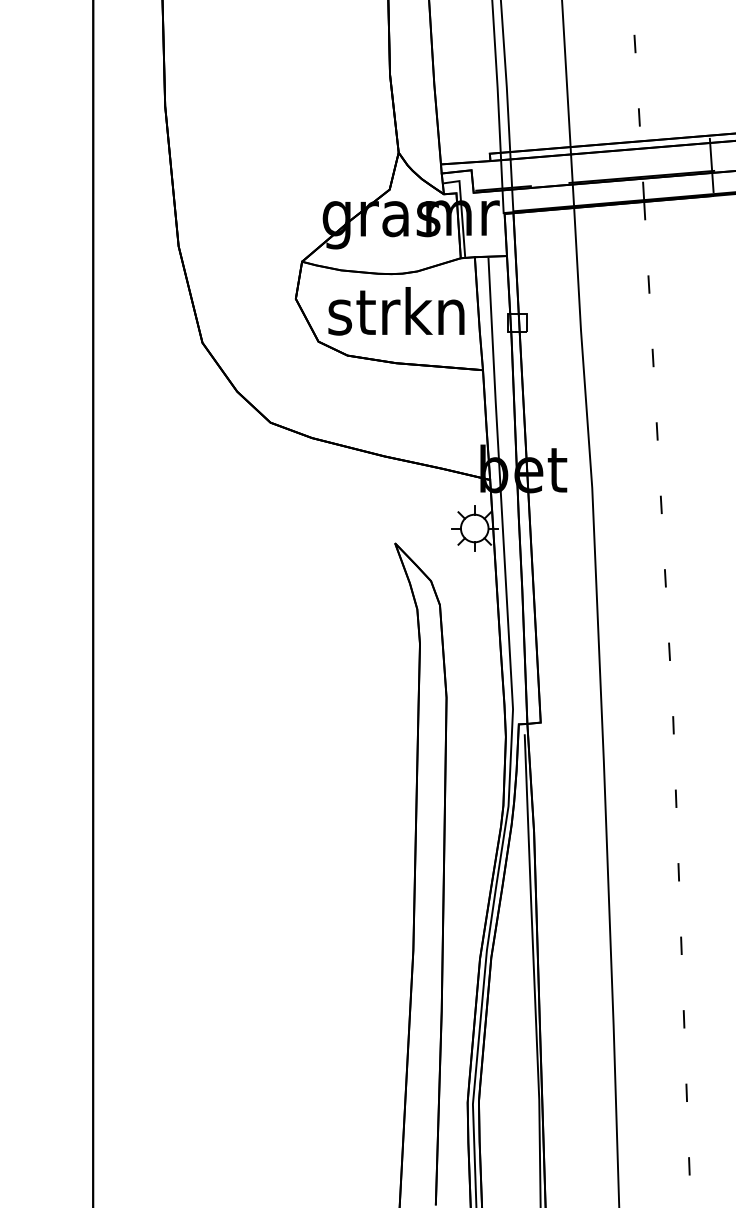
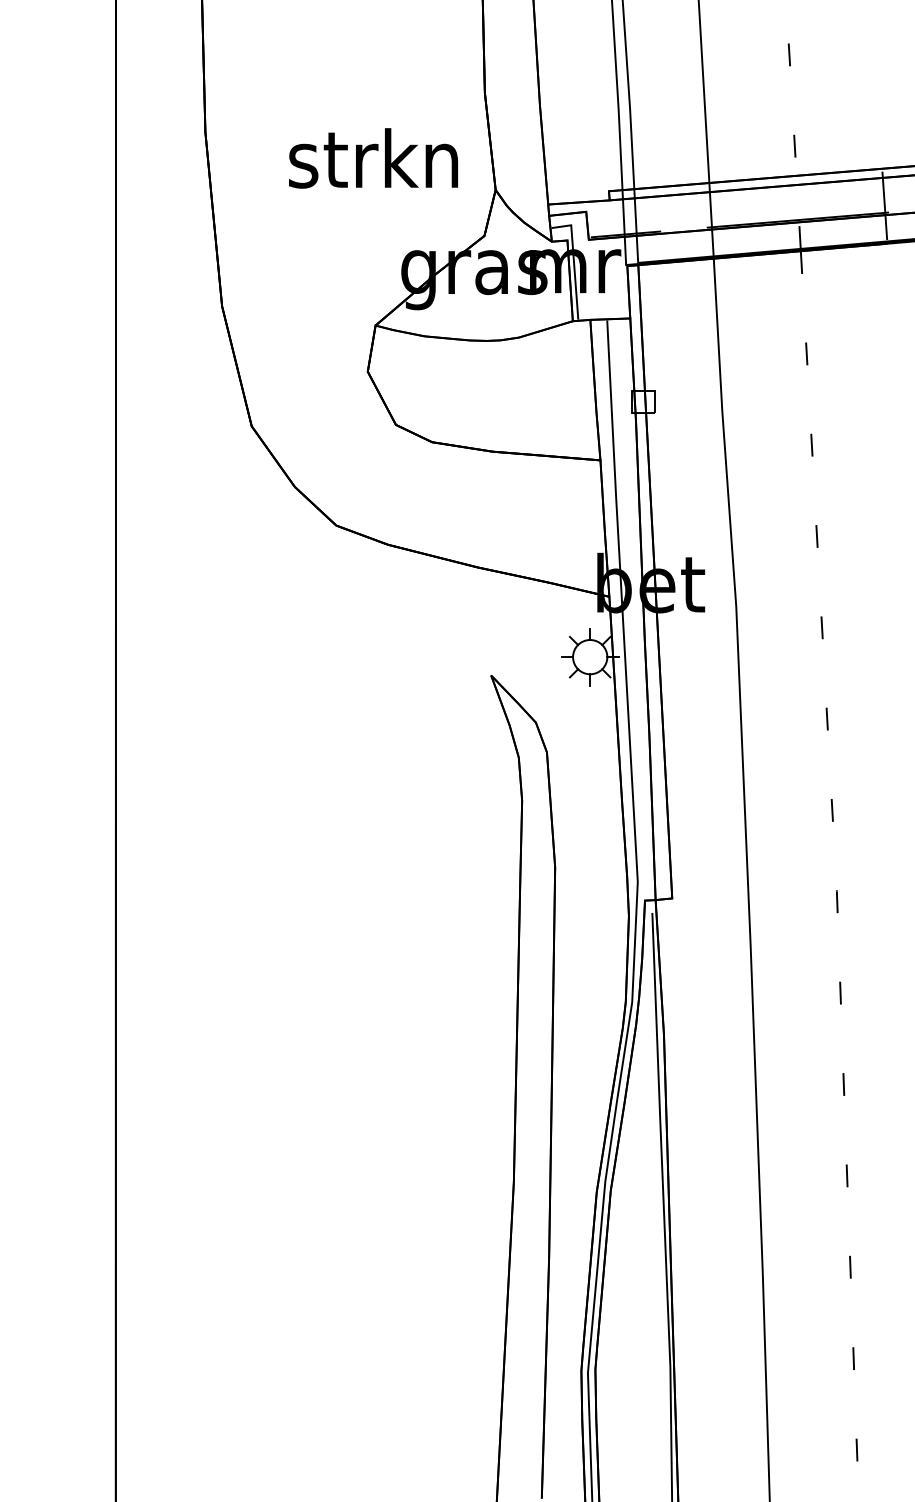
text: (396, 311) -> (373, 158), moved

